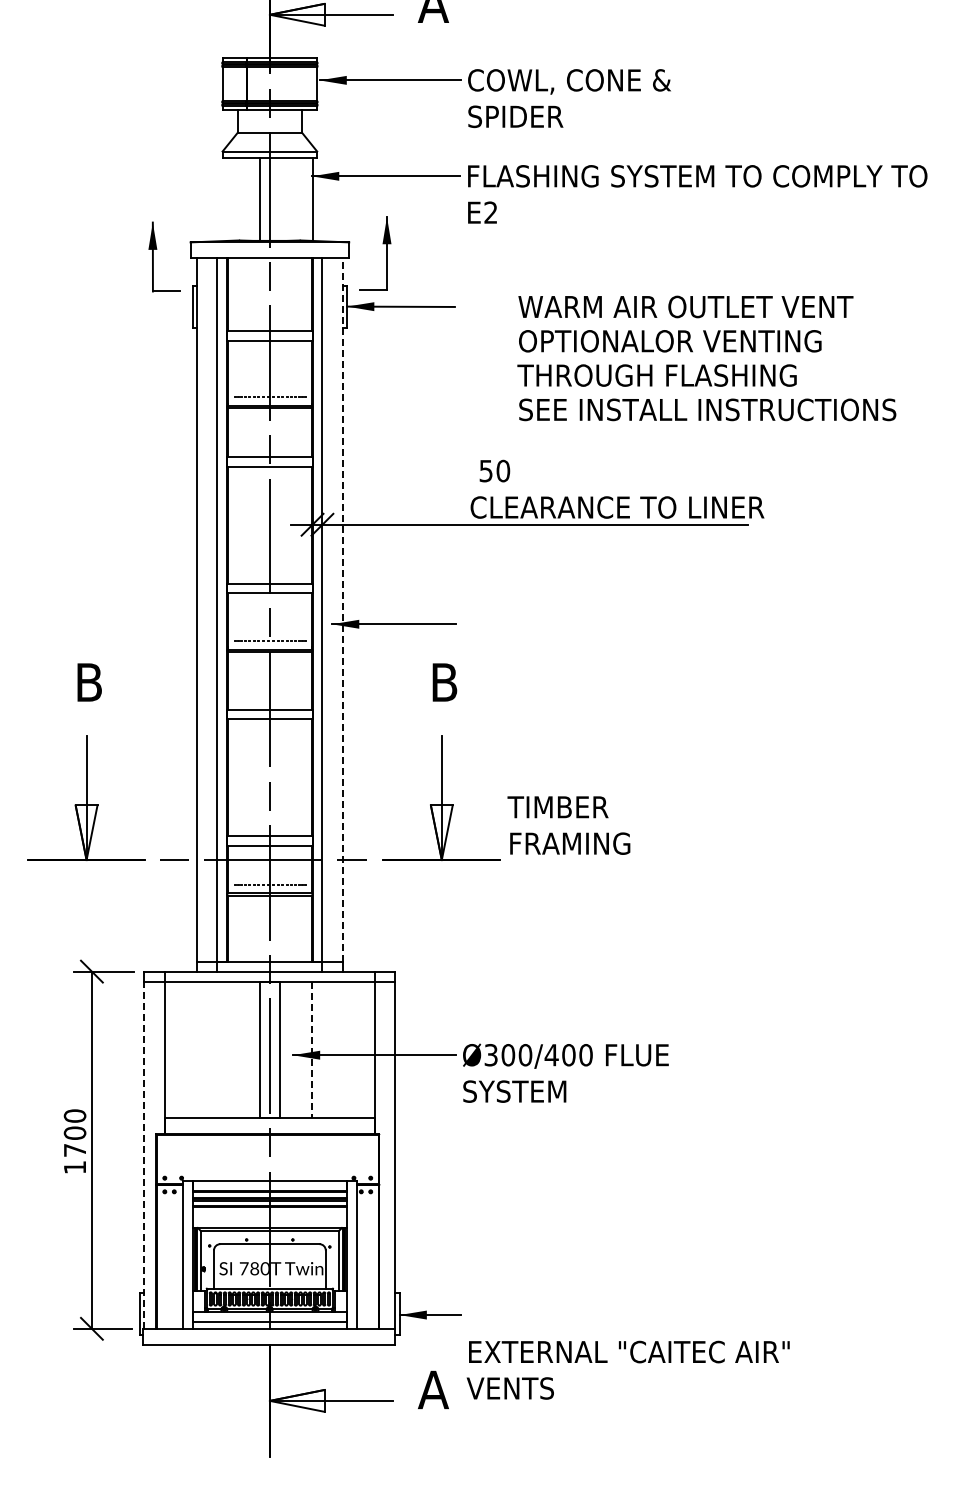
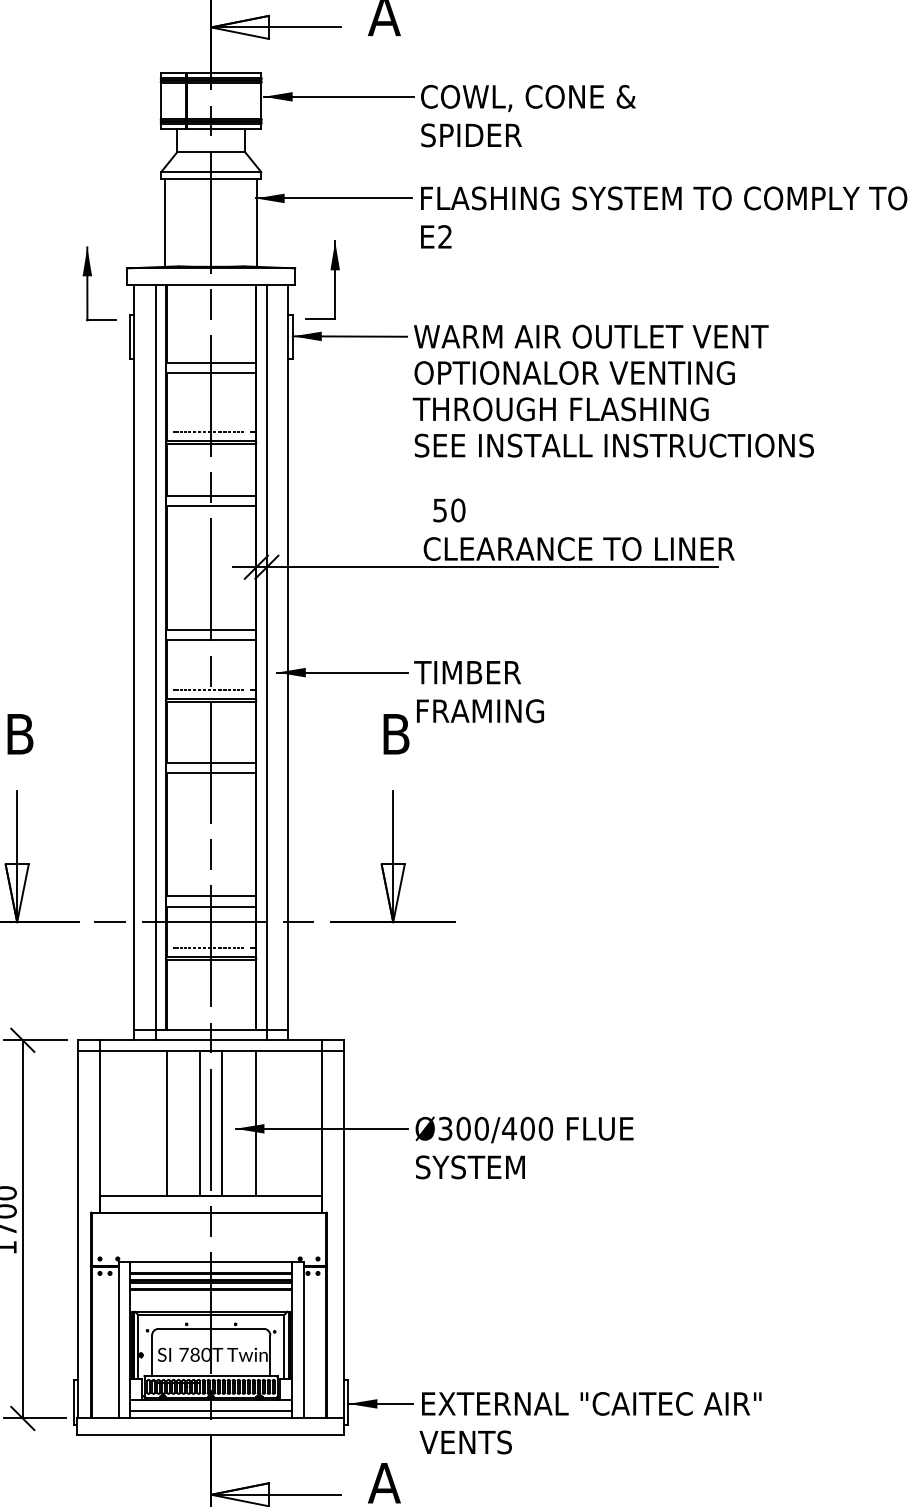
line: (260, 198) -> (165, 221), moved
text: (706, 358) -> (613, 391), moved
line: (342, 609) -> (288, 656), dashed -> solid
text: (568, 825) -> (478, 691), moved
line: (227, 1049) -> (166, 1122), added
line: (311, 1050) -> (255, 1123), dashed -> solid
line: (144, 1155) -> (78, 1234), dashed -> solid
text: (627, 1369) -> (589, 1422), moved

